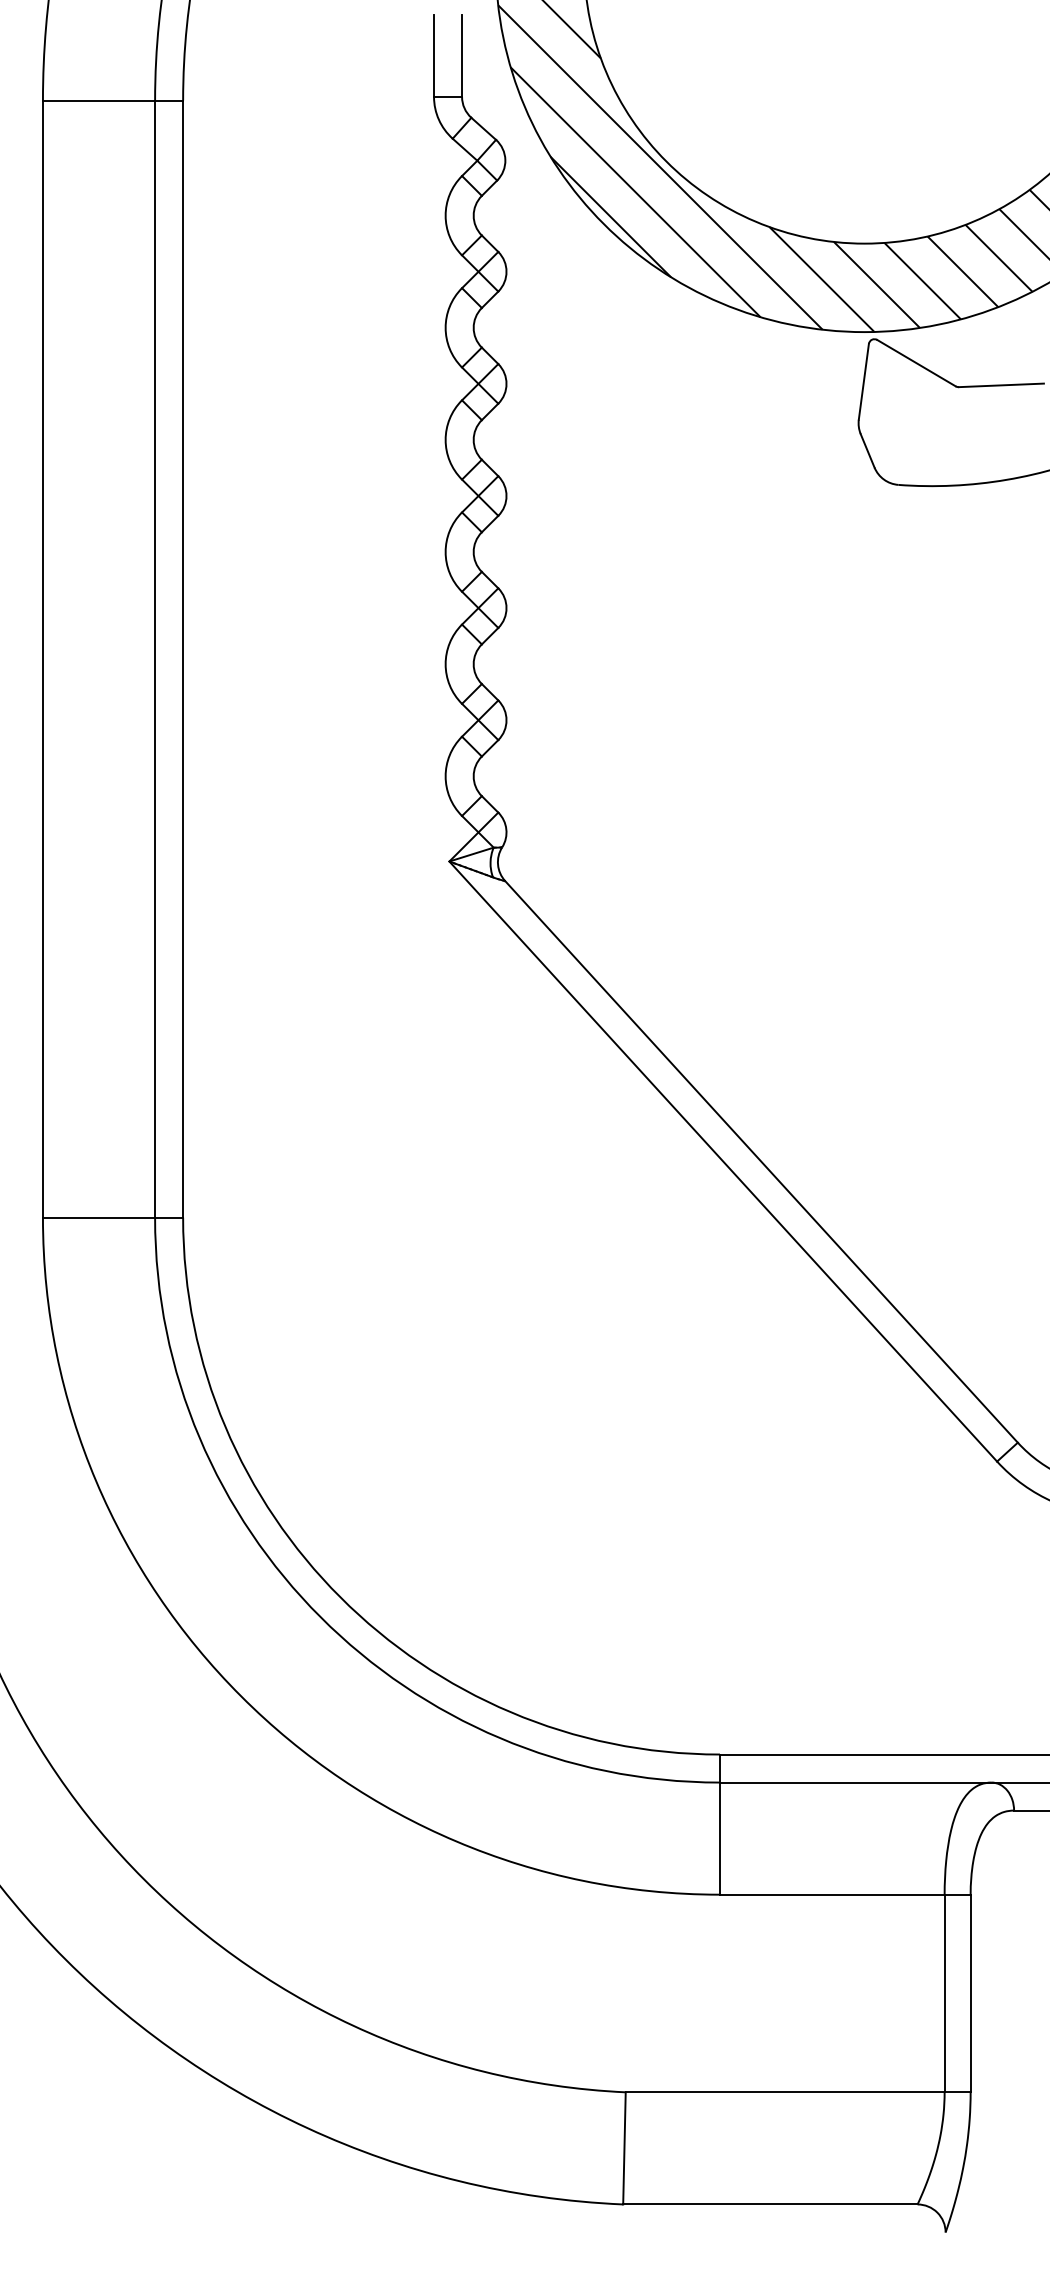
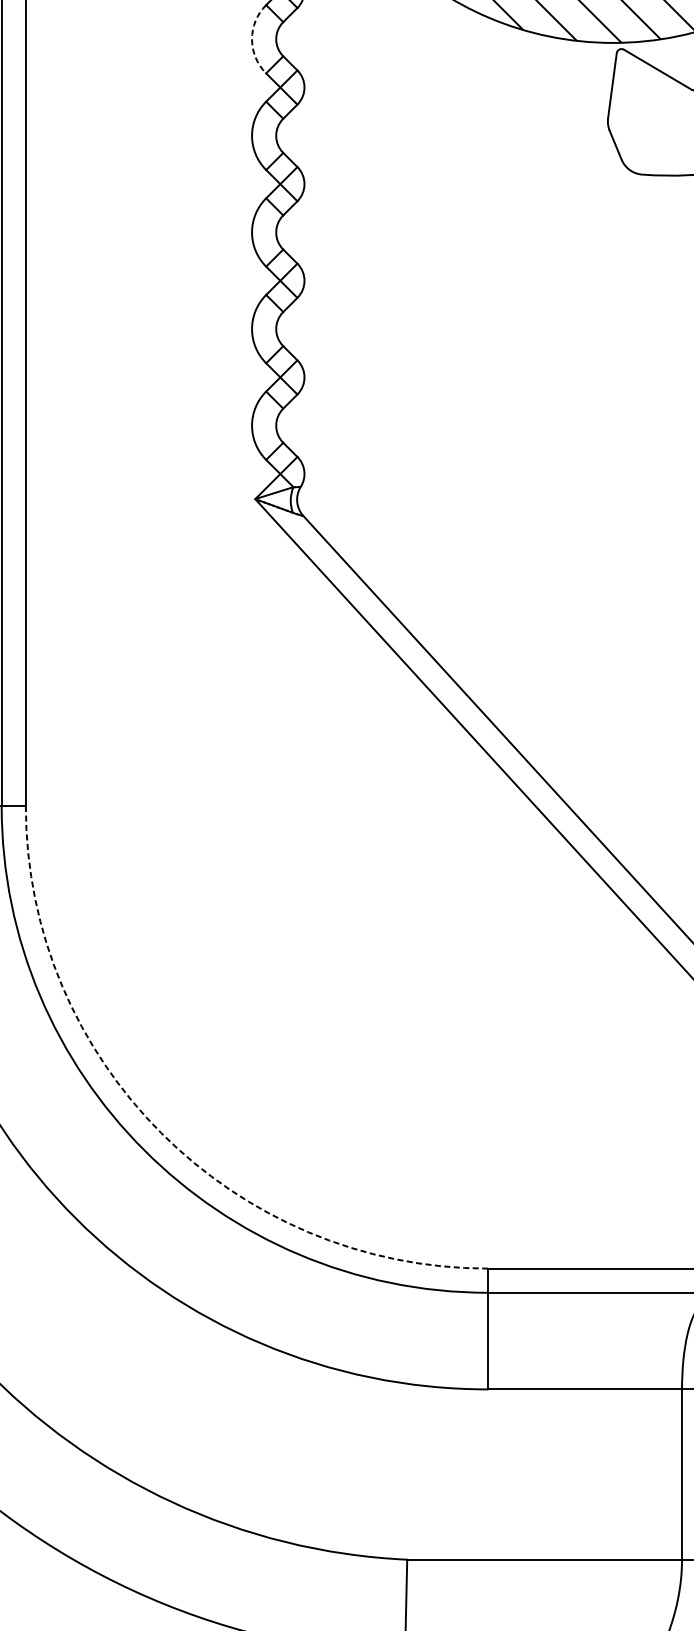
arc: (445, 327) -> (251, 38), solid -> dashed
arc: (340, 1597) -> (161, 1133), solid -> dashed

